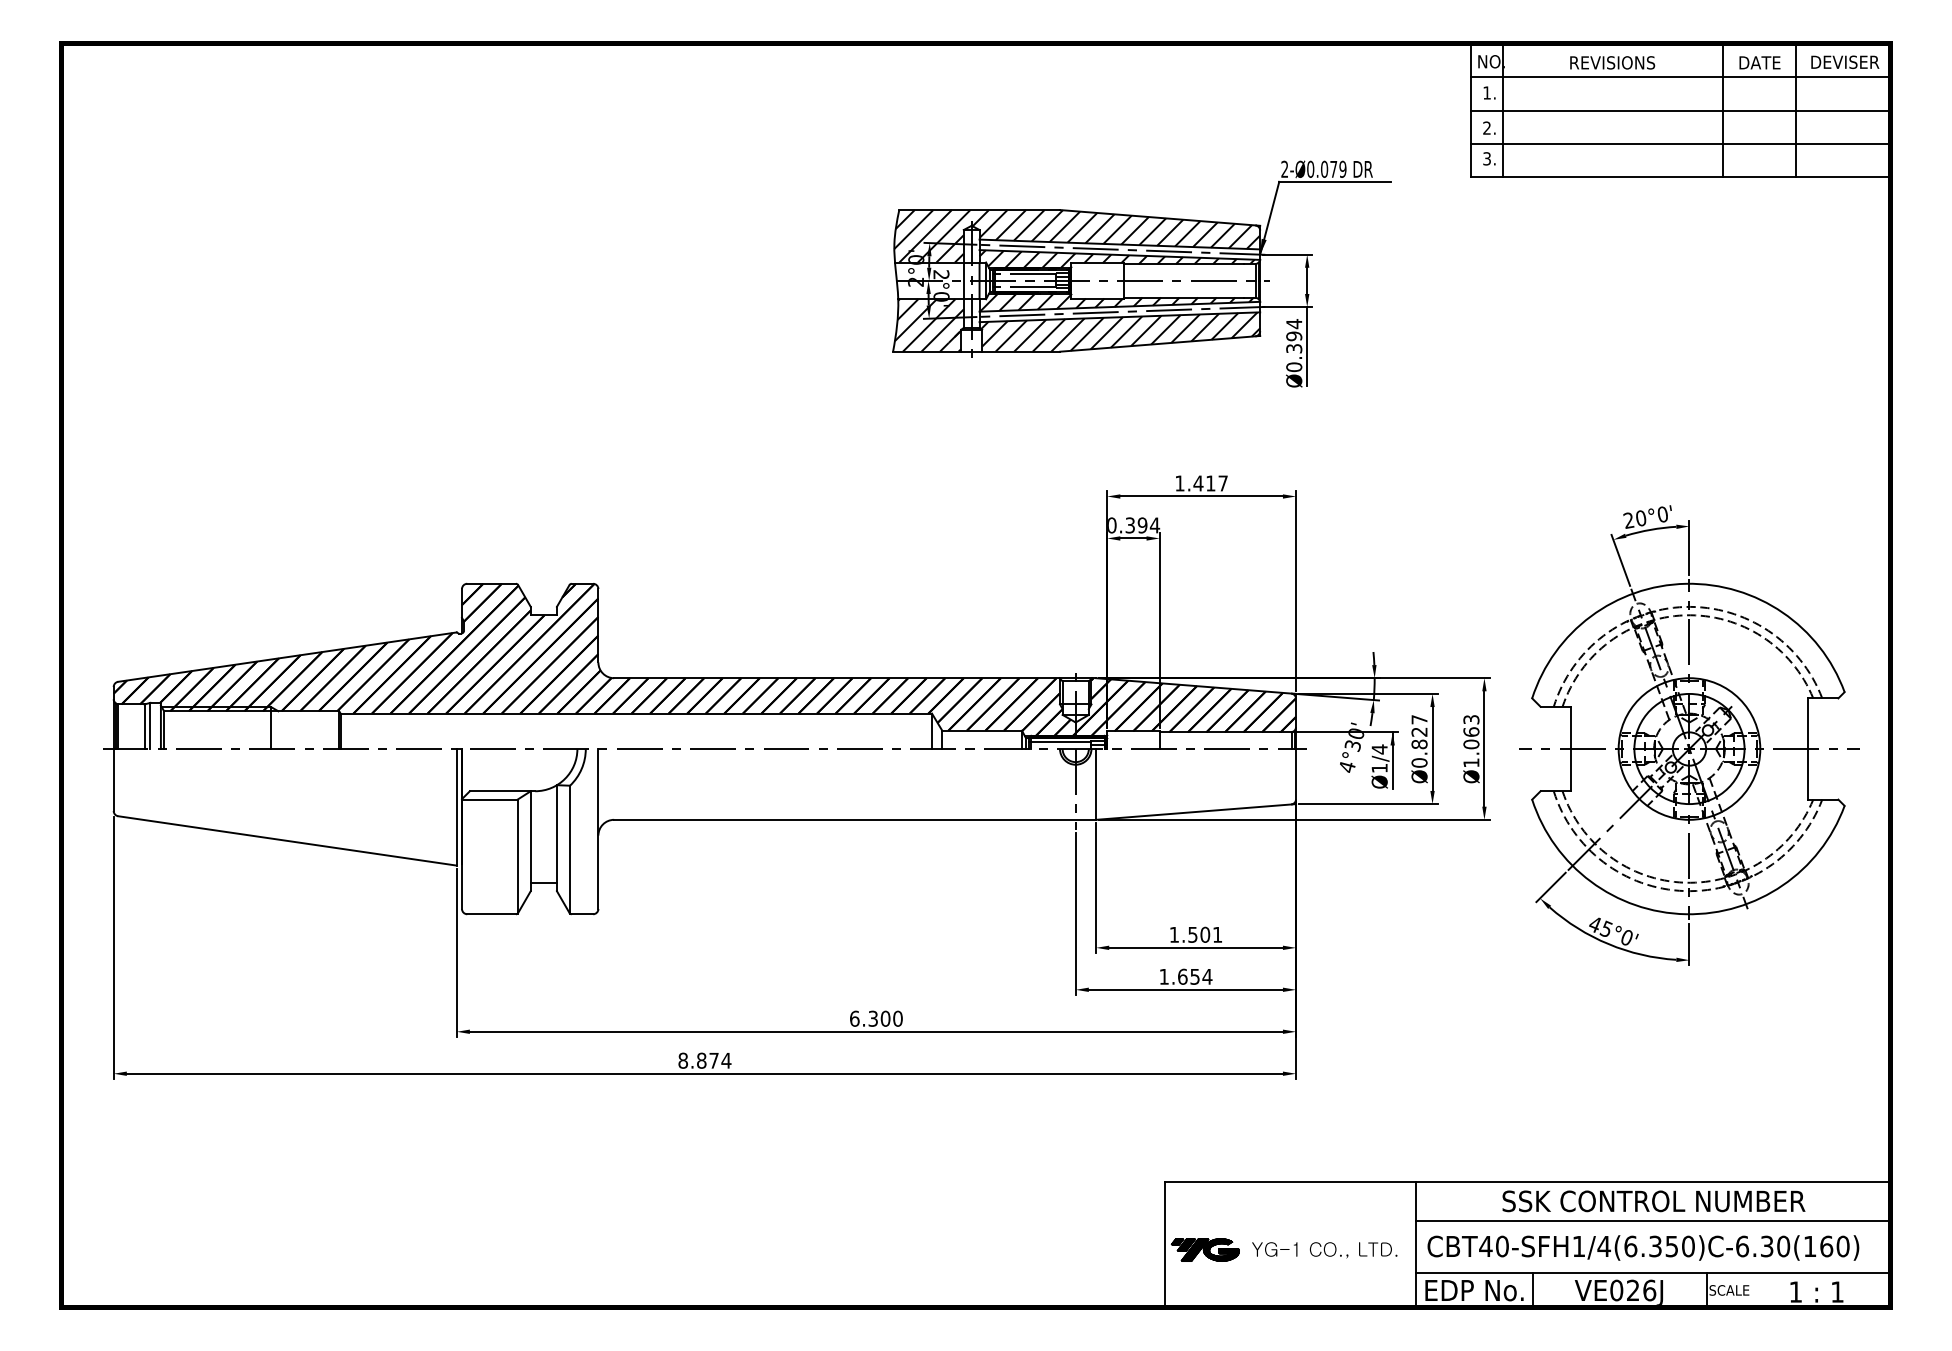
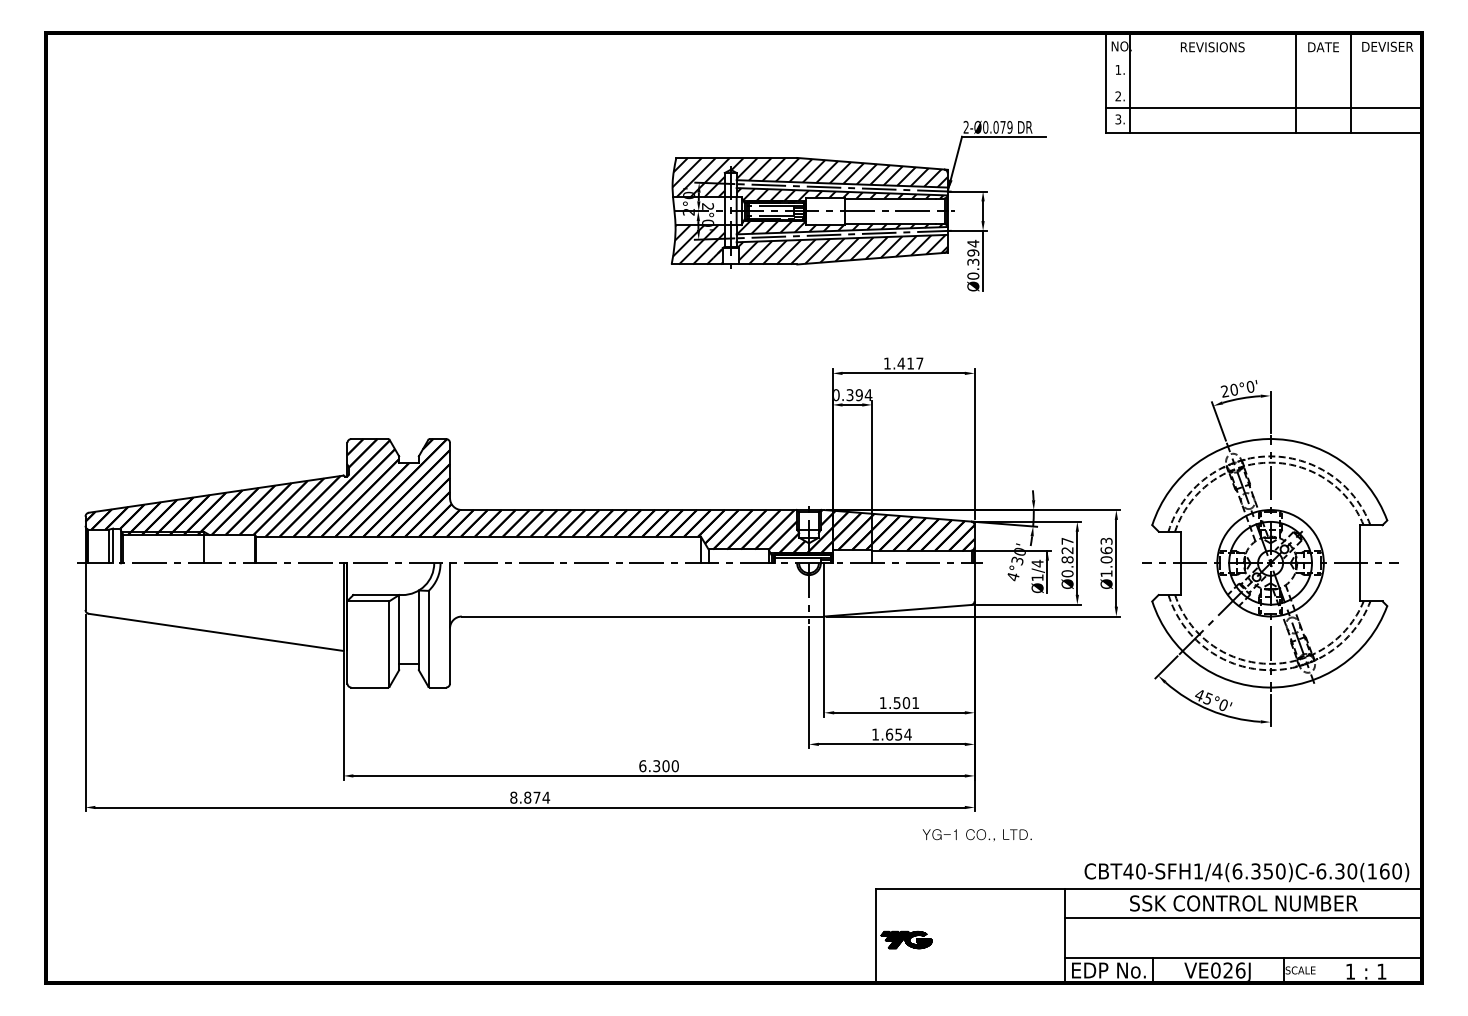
line: (1680, 76) -> (1263, 57), removed
line: (1680, 111) -> (1263, 83), removed
text: (1642, 1247) -> (1246, 872), moved
text: (1323, 1250) -> (976, 835), moved

